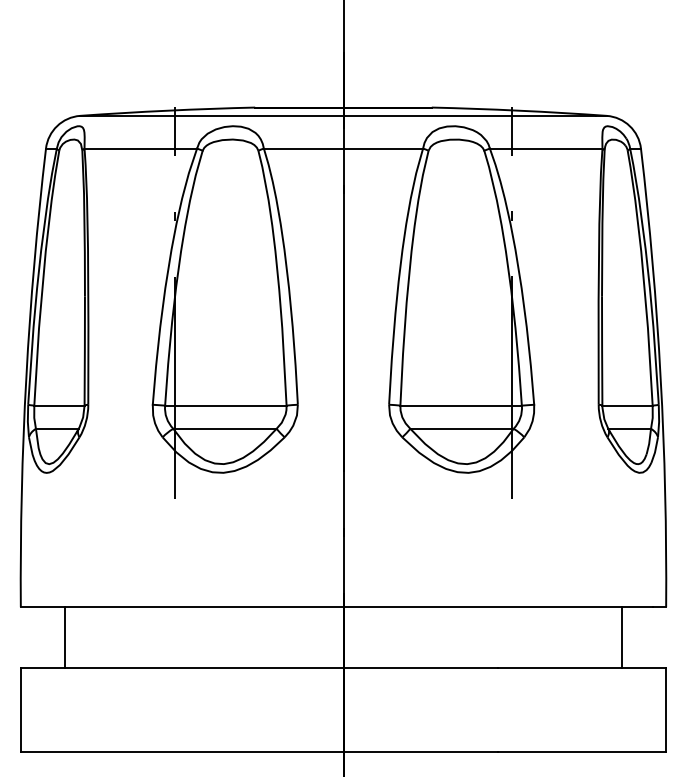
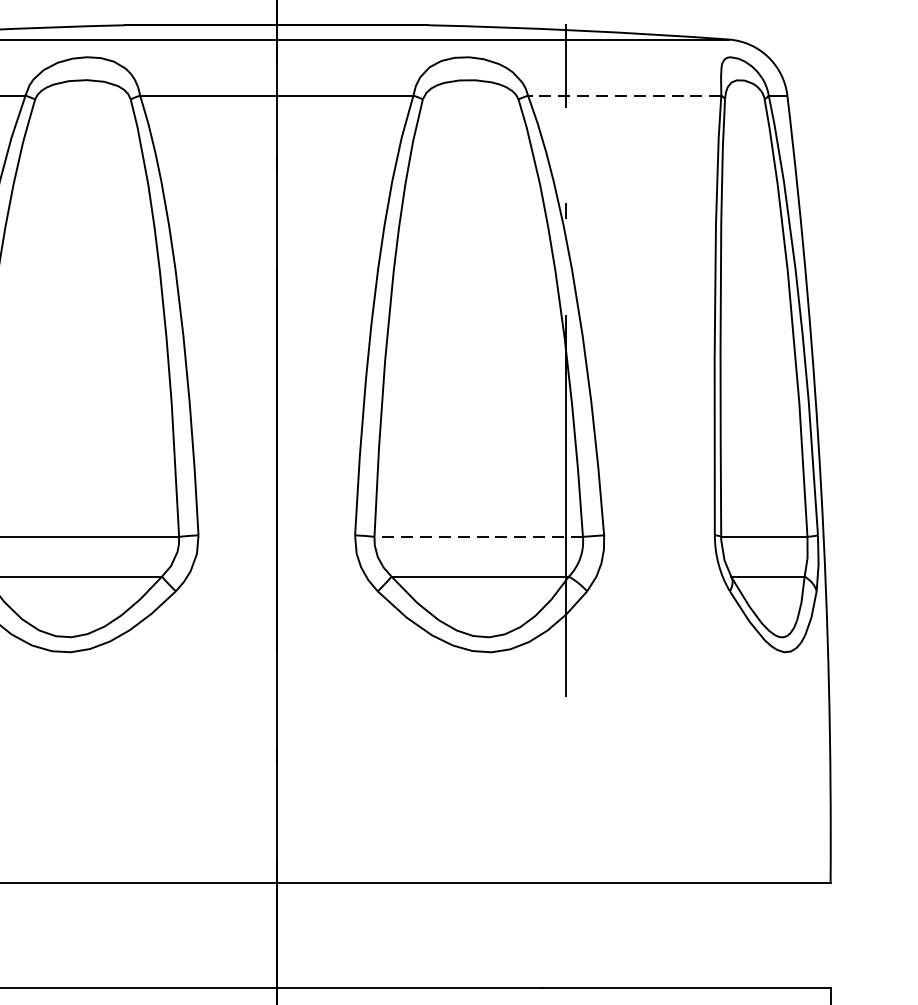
line: (545, 148) -> (623, 95), solid -> dashed
line: (461, 405) -> (479, 536), solid -> dashed
line: (621, 637) -> (753, 934), removed

